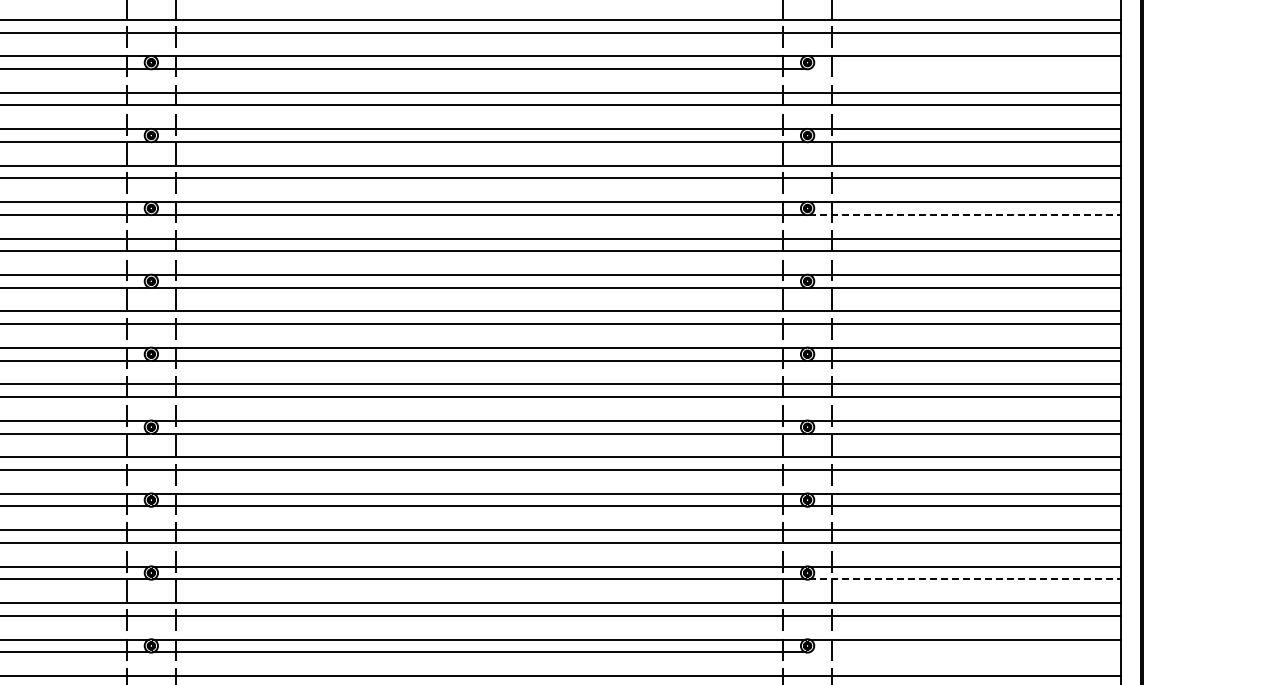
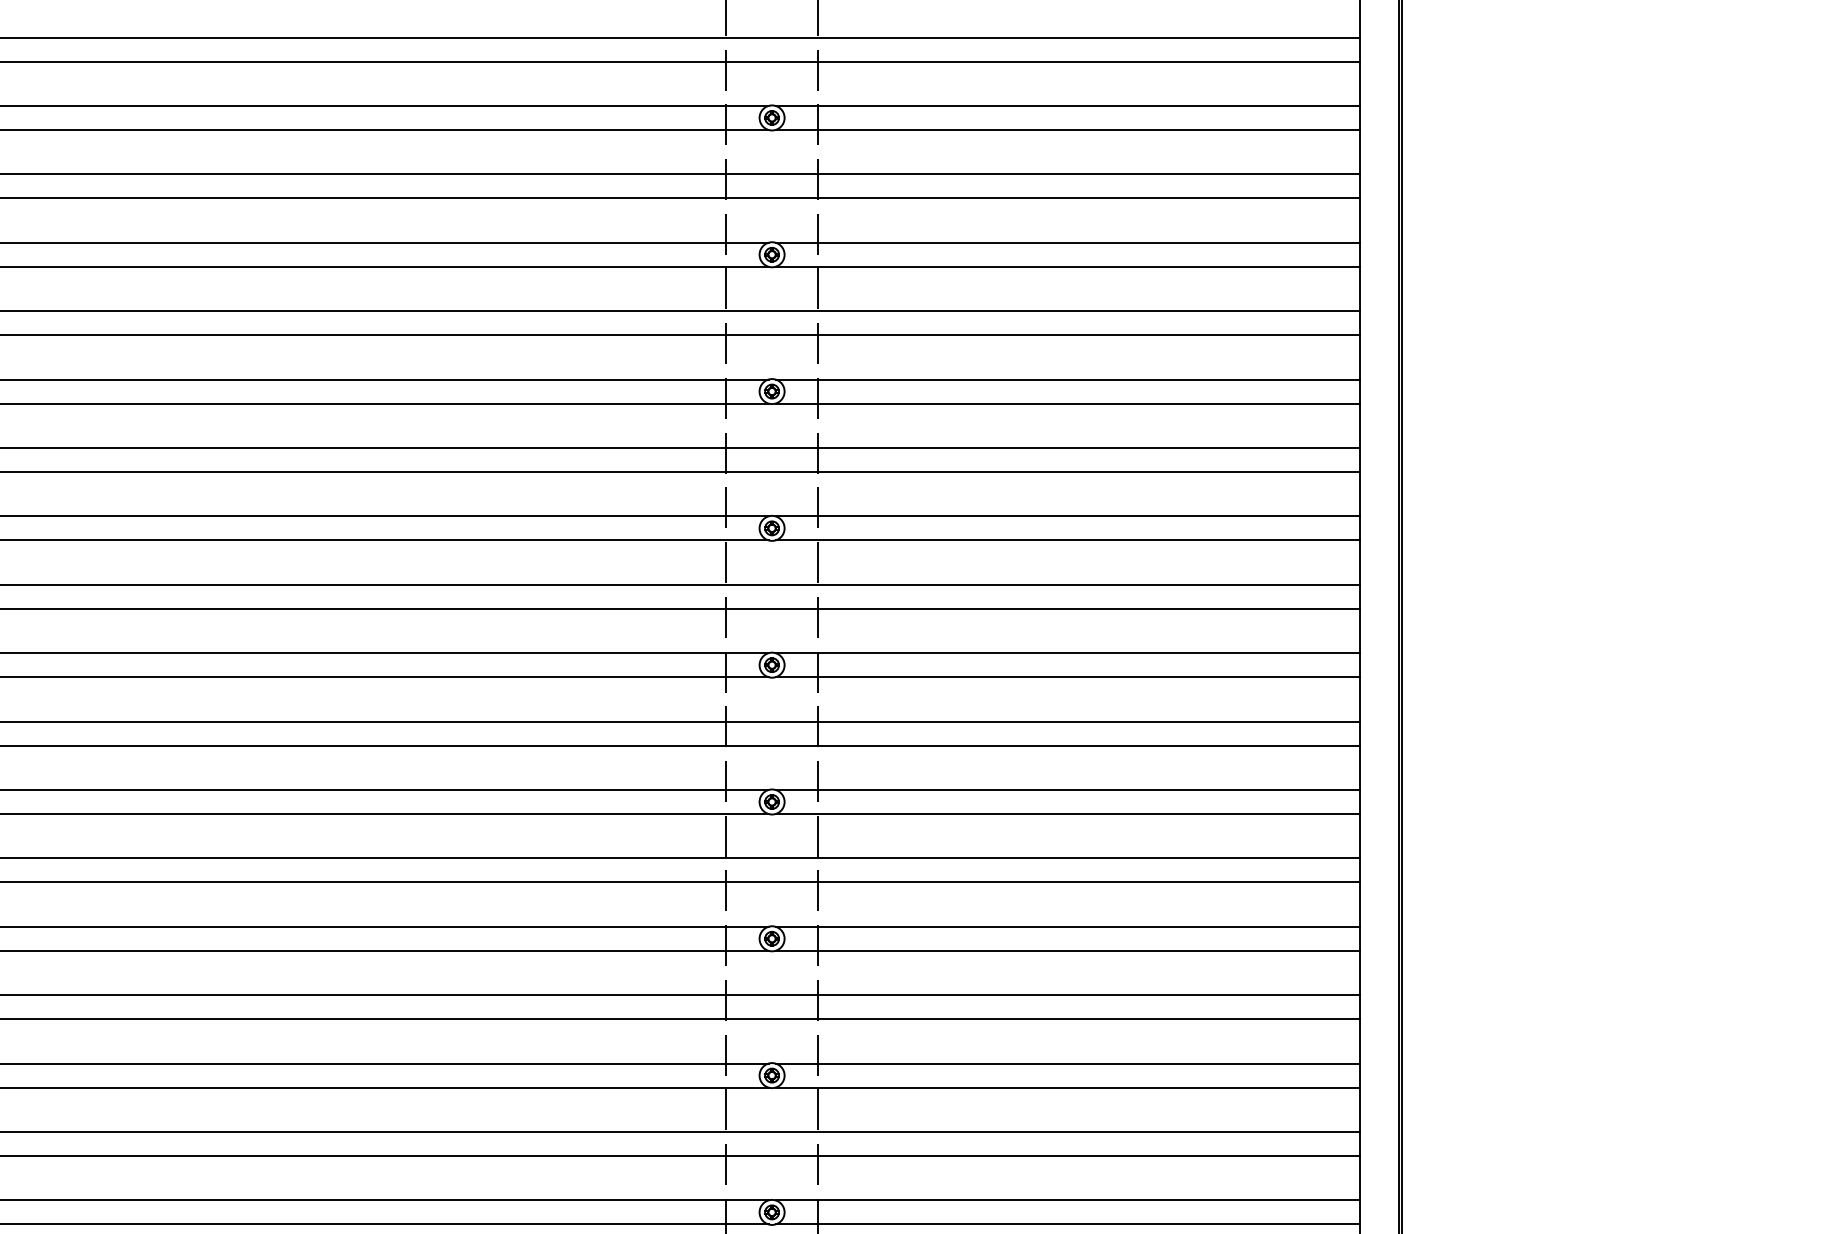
line: (964, 69) -> (1066, 130), added
line: (965, 214) -> (1068, 402), dashed -> solid
line: (965, 579) -> (1068, 1087), dashed -> solid
line: (964, 652) -> (1066, 1224), added

